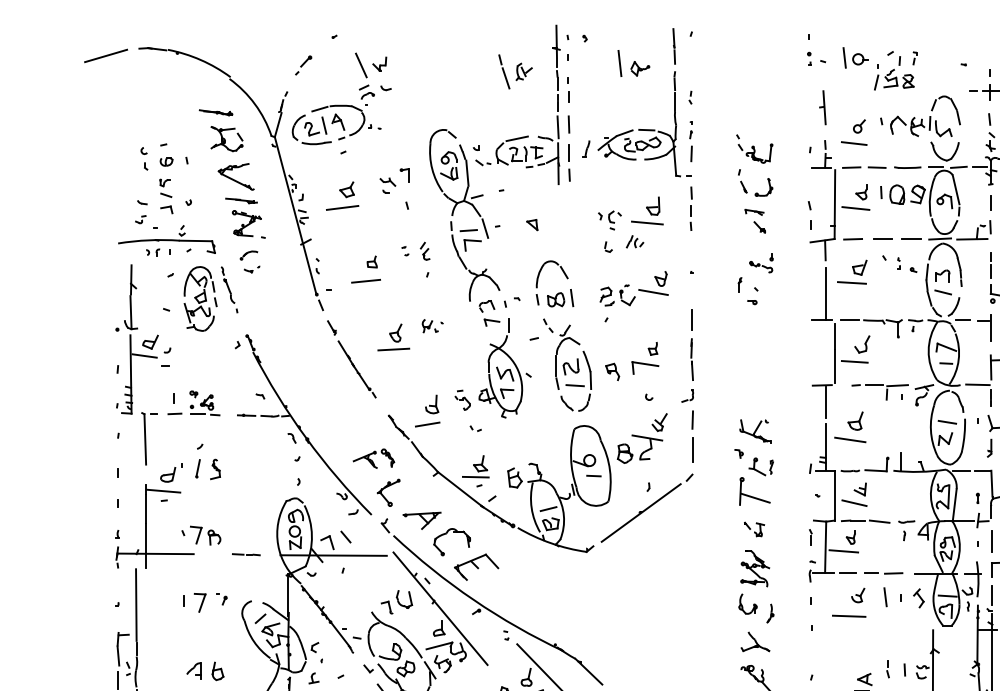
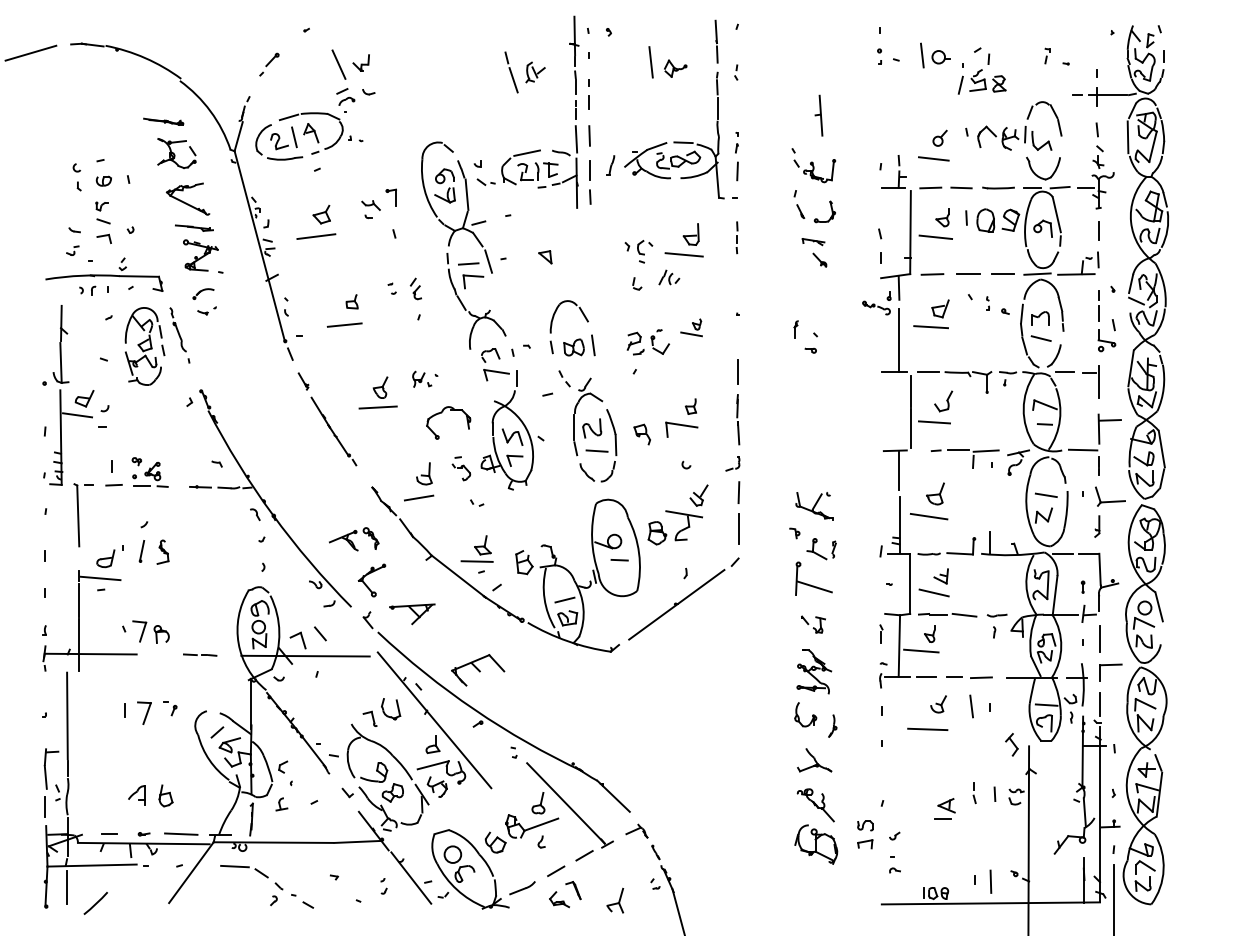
part: (915, 57) -> (1047, 55), moved
part: (690, 97) -> (736, 72), moved
part: (822, 107) -> (818, 115), moved
part: (690, 208) -> (736, 237), size x0.6
part: (761, 263) -> (876, 303), moved
part: (653, 283) -> (691, 327), size x0.6
part: (491, 322) -> (496, 374), size x1.4
part: (446, 534) -> (441, 413), moved
part: (918, 598) -> (1011, 744), moved

